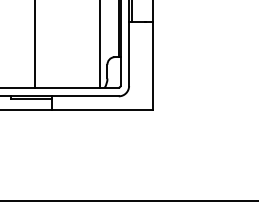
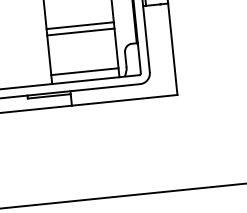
line: (67, 34) -> (80, 25), added
line: (67, 41) -> (81, 32), added
line: (67, 79) -> (85, 72), added

